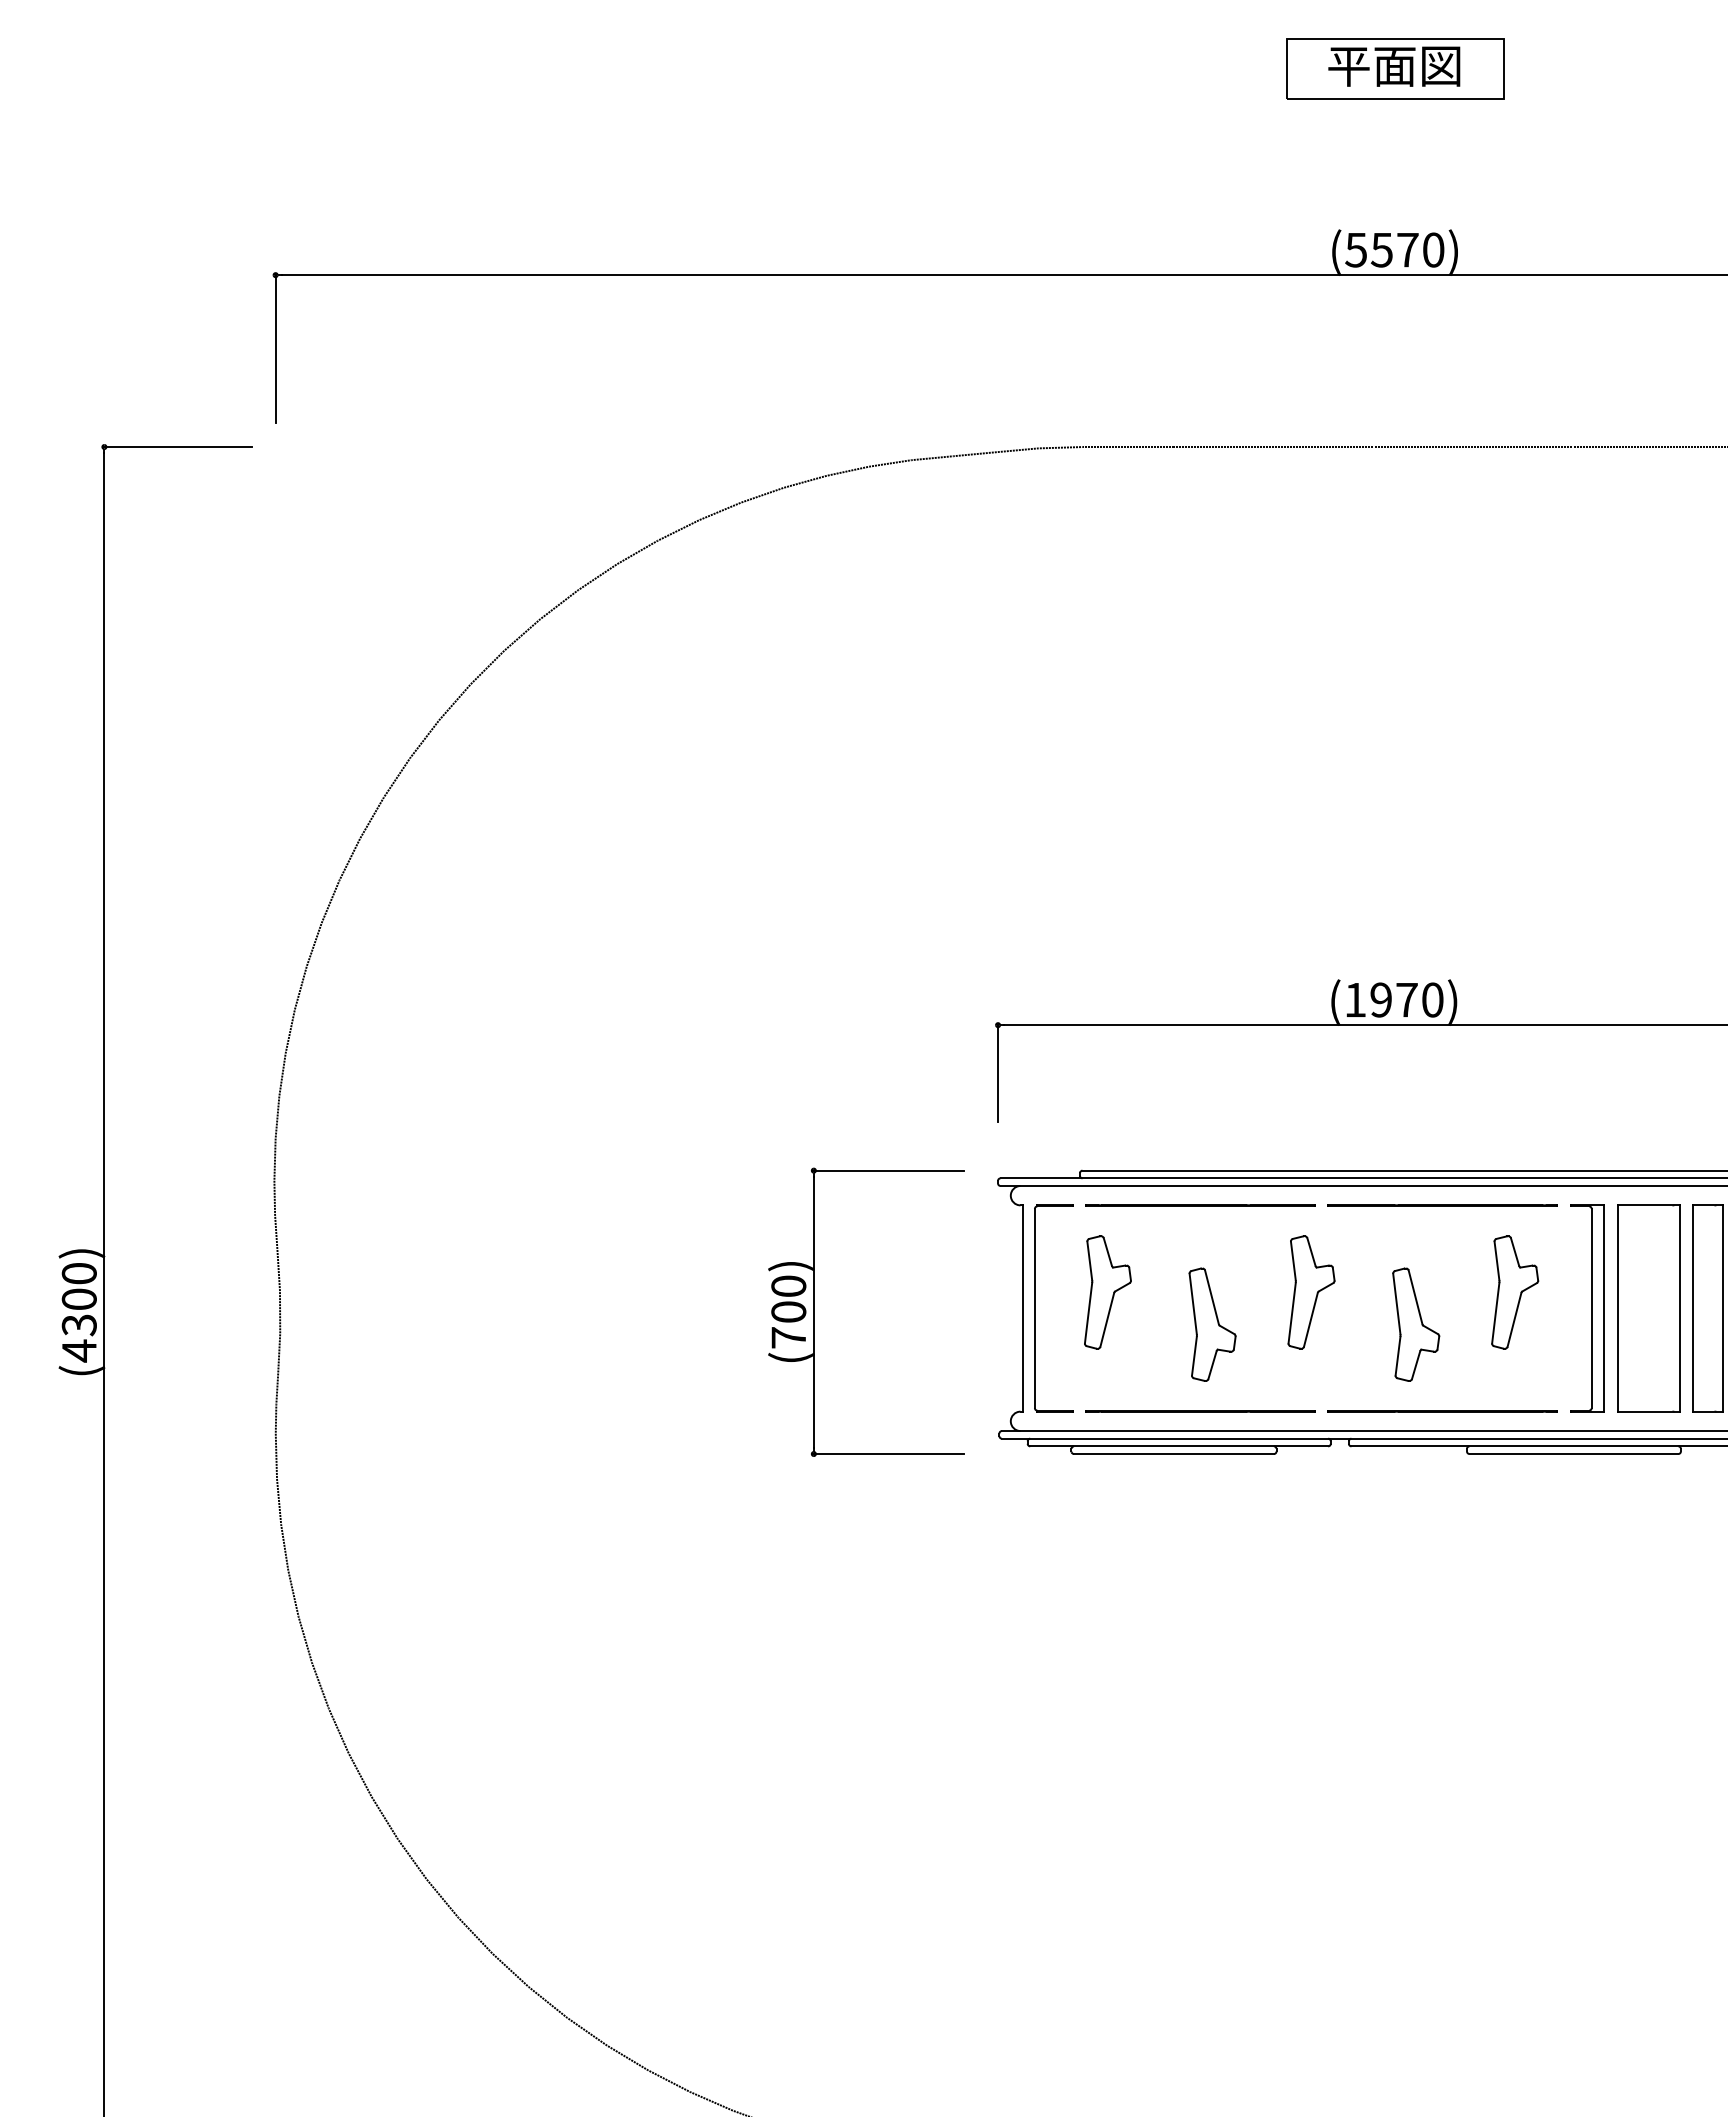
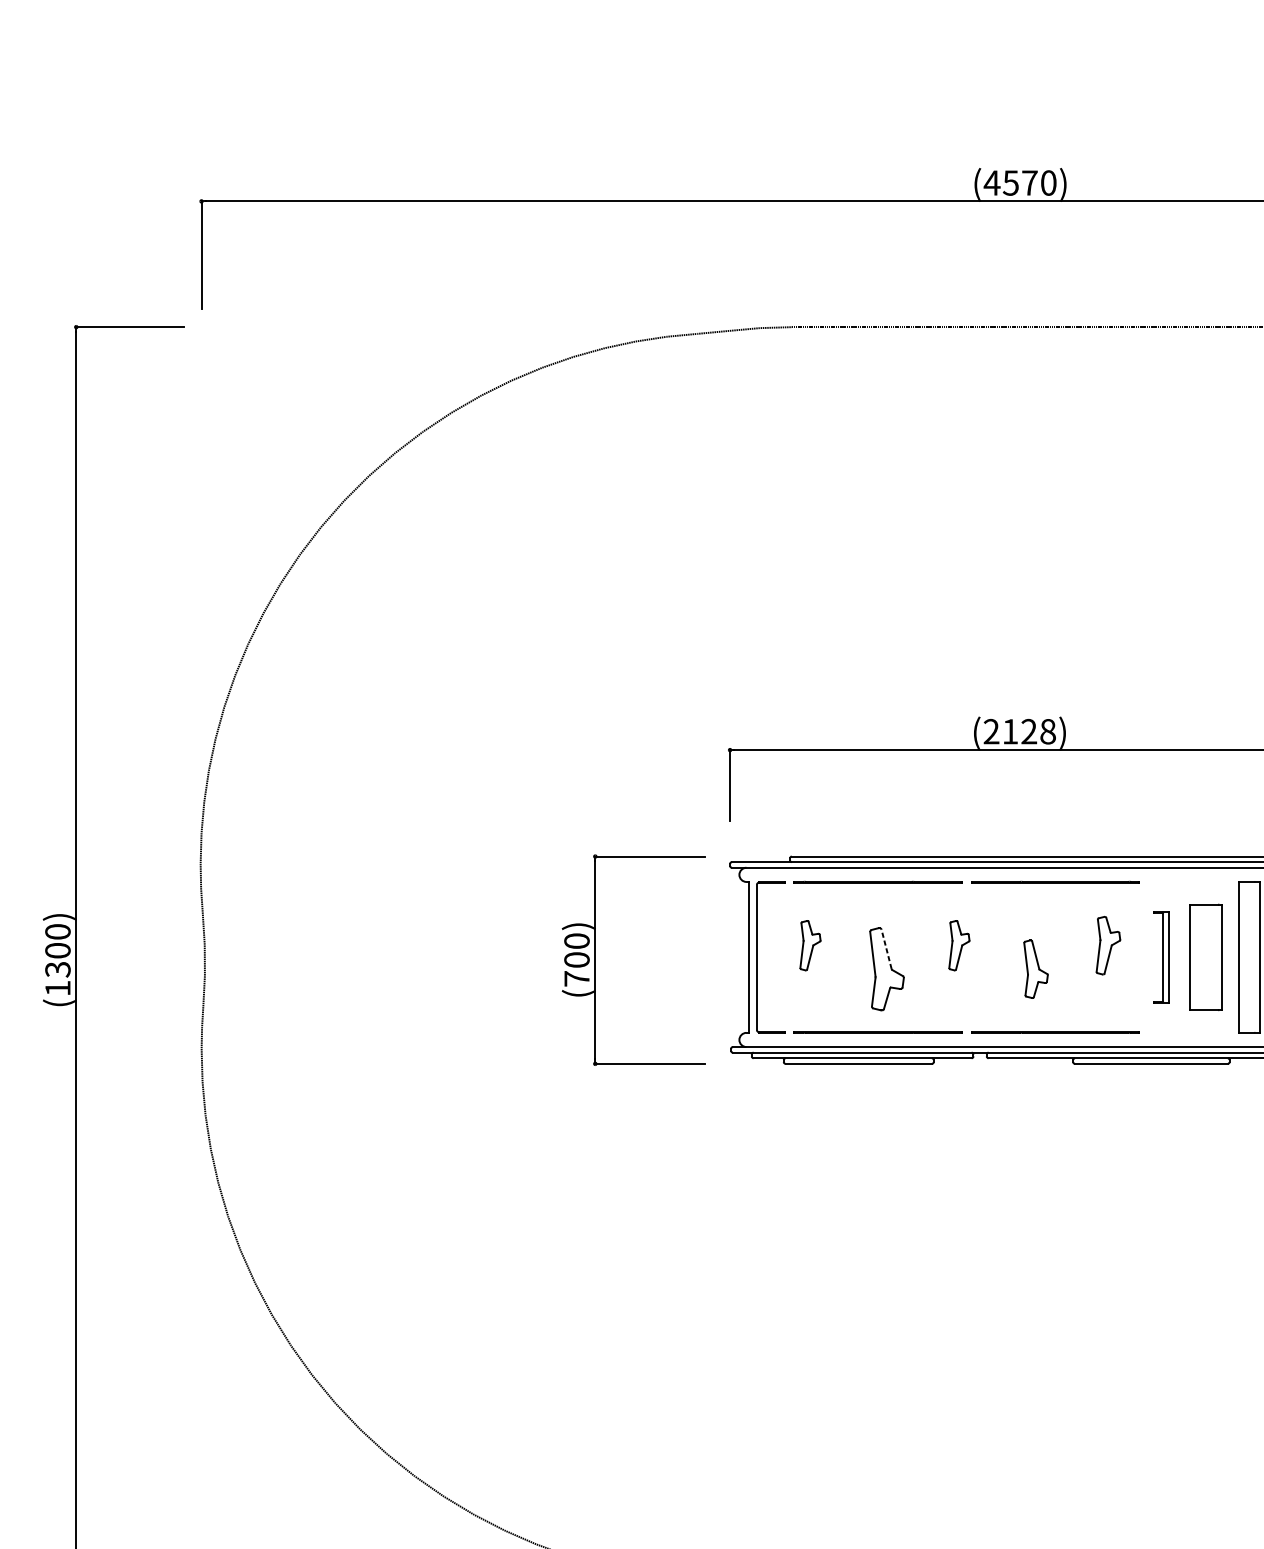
part: (1395, 68) -> (1020, 50), removed
text: (1355, 250) -> (991, 183), (5570) -> (4570)
text: (1393, 999) -> (1019, 731), (1970) -> (2128)
part: (1107, 1292) -> (810, 945), size x0.6
part: (1311, 1292) -> (959, 945), size x0.6
part: (1515, 1292) -> (1108, 945), size x0.7
line: (1211, 1297) -> (886, 949), solid -> dashed
part: (1587, 1308) -> (1161, 957), size x0.6
part: (1648, 1308) -> (1205, 957), size x0.7
part: (1416, 1324) -> (1036, 969), size x0.7
text: (79, 1350) -> (58, 988), (4300) -> (1300)

